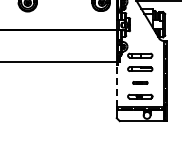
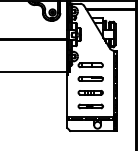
part: (140, 82) -> (91, 92), size x1.67
line: (116, 85) -> (66, 95), dashed -> solid

